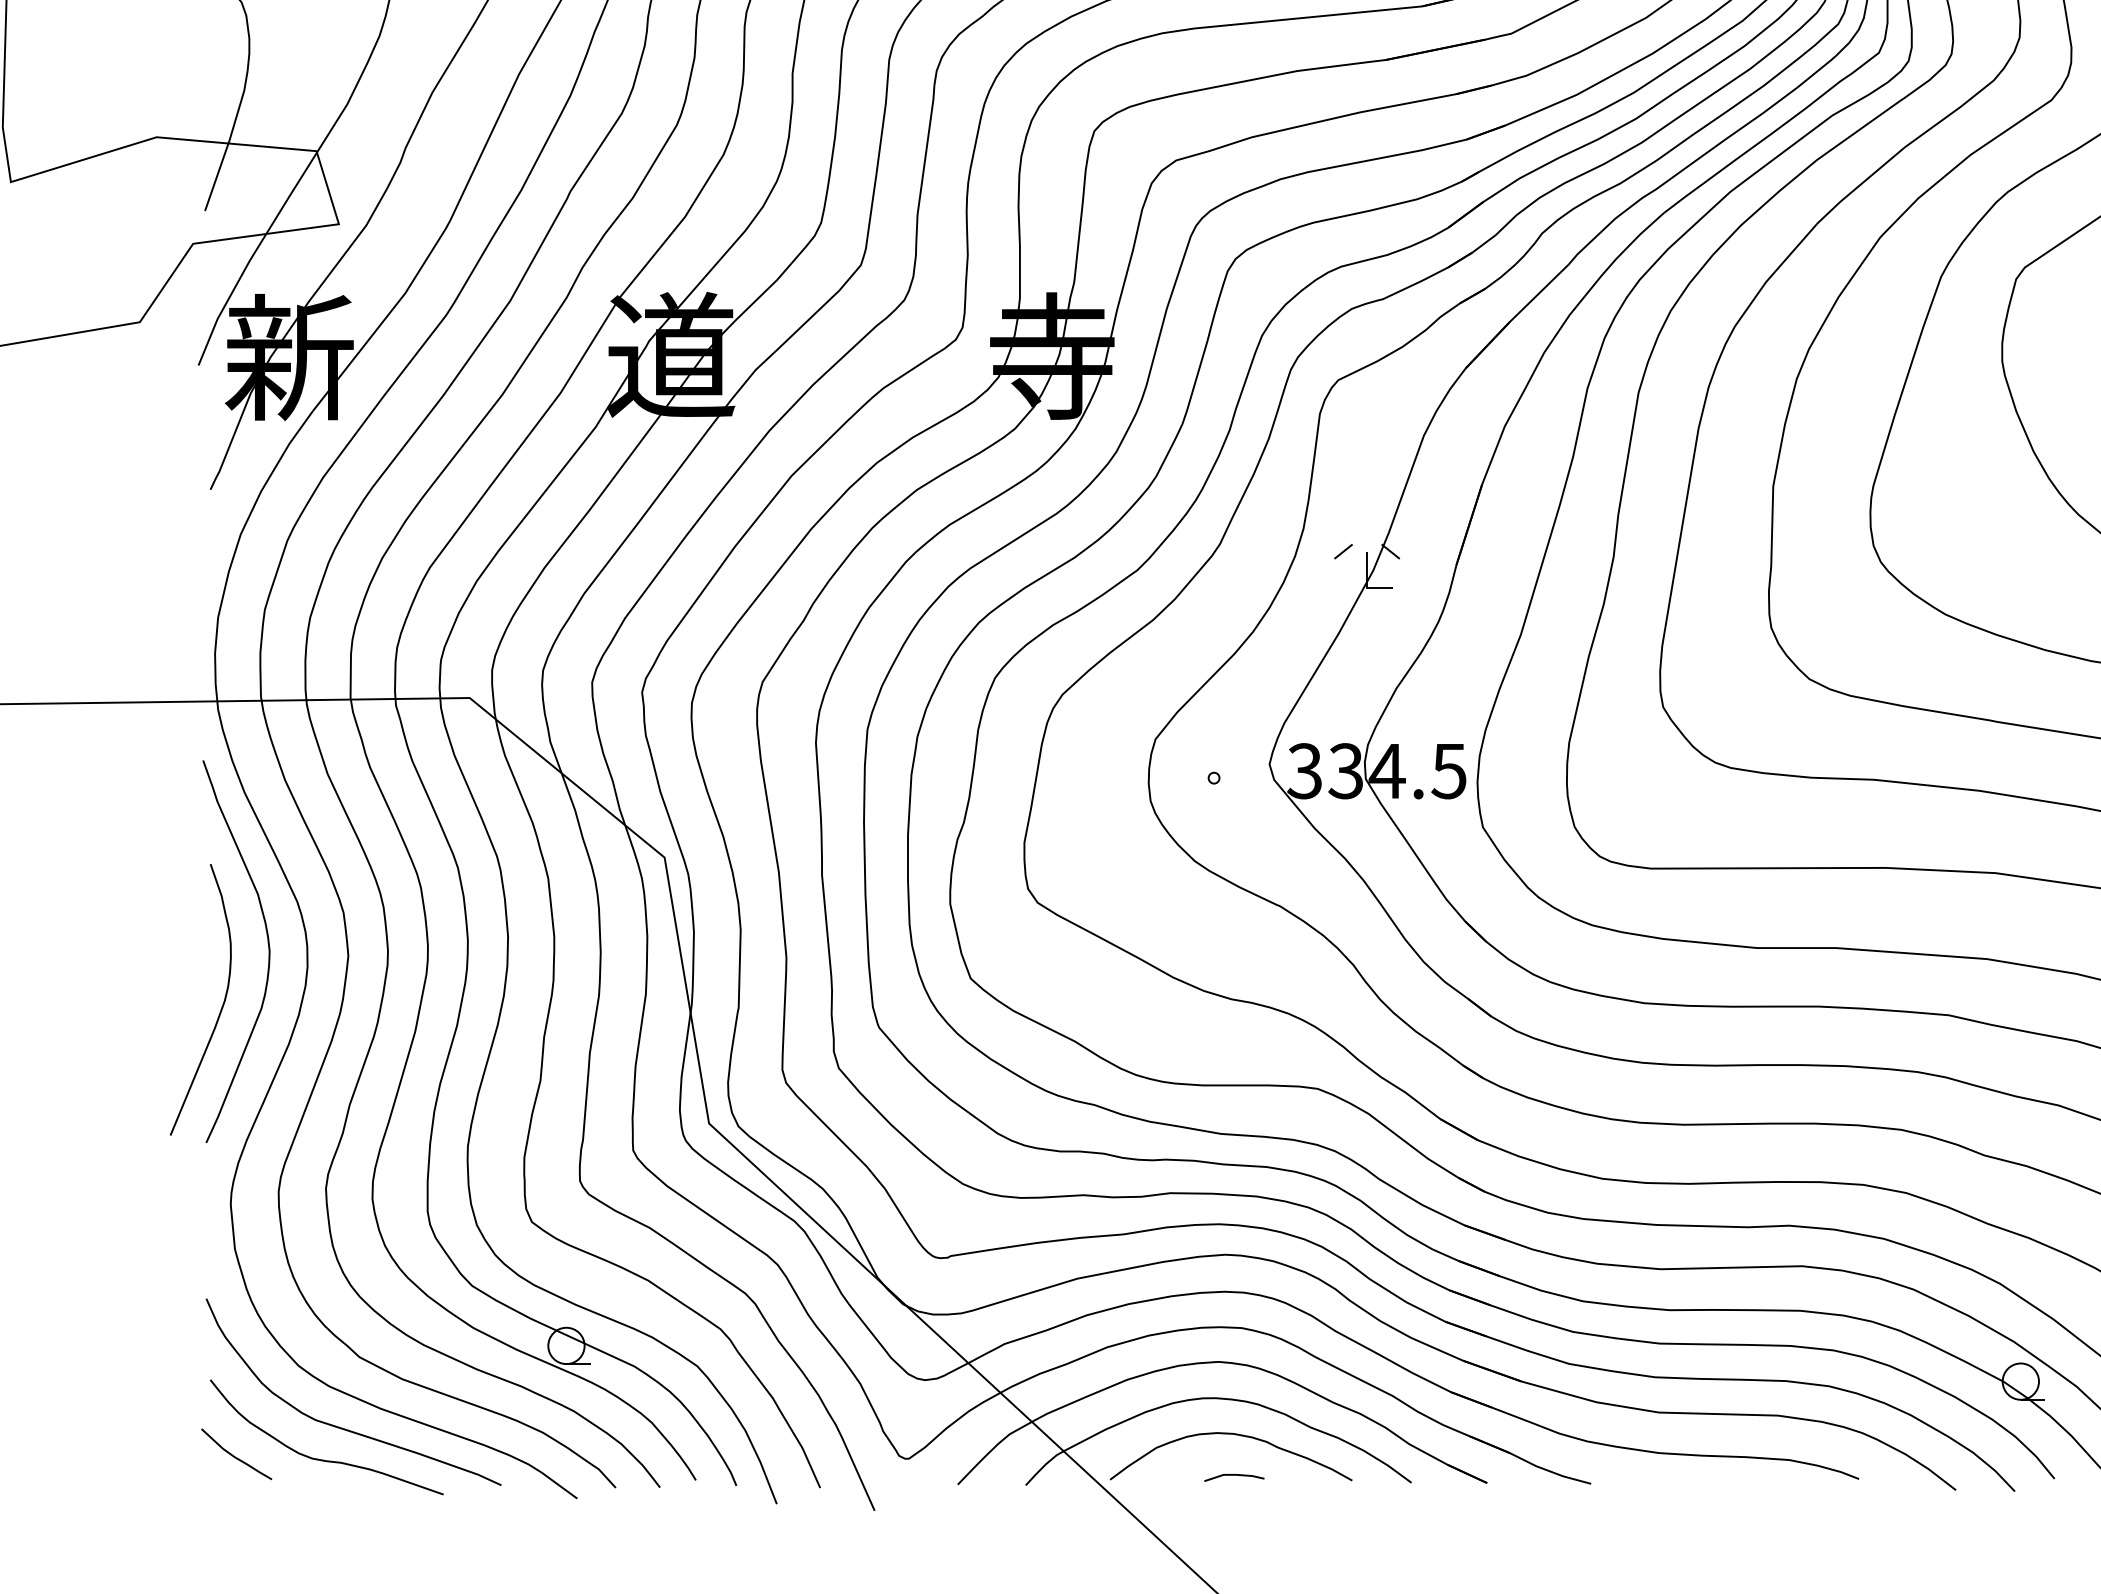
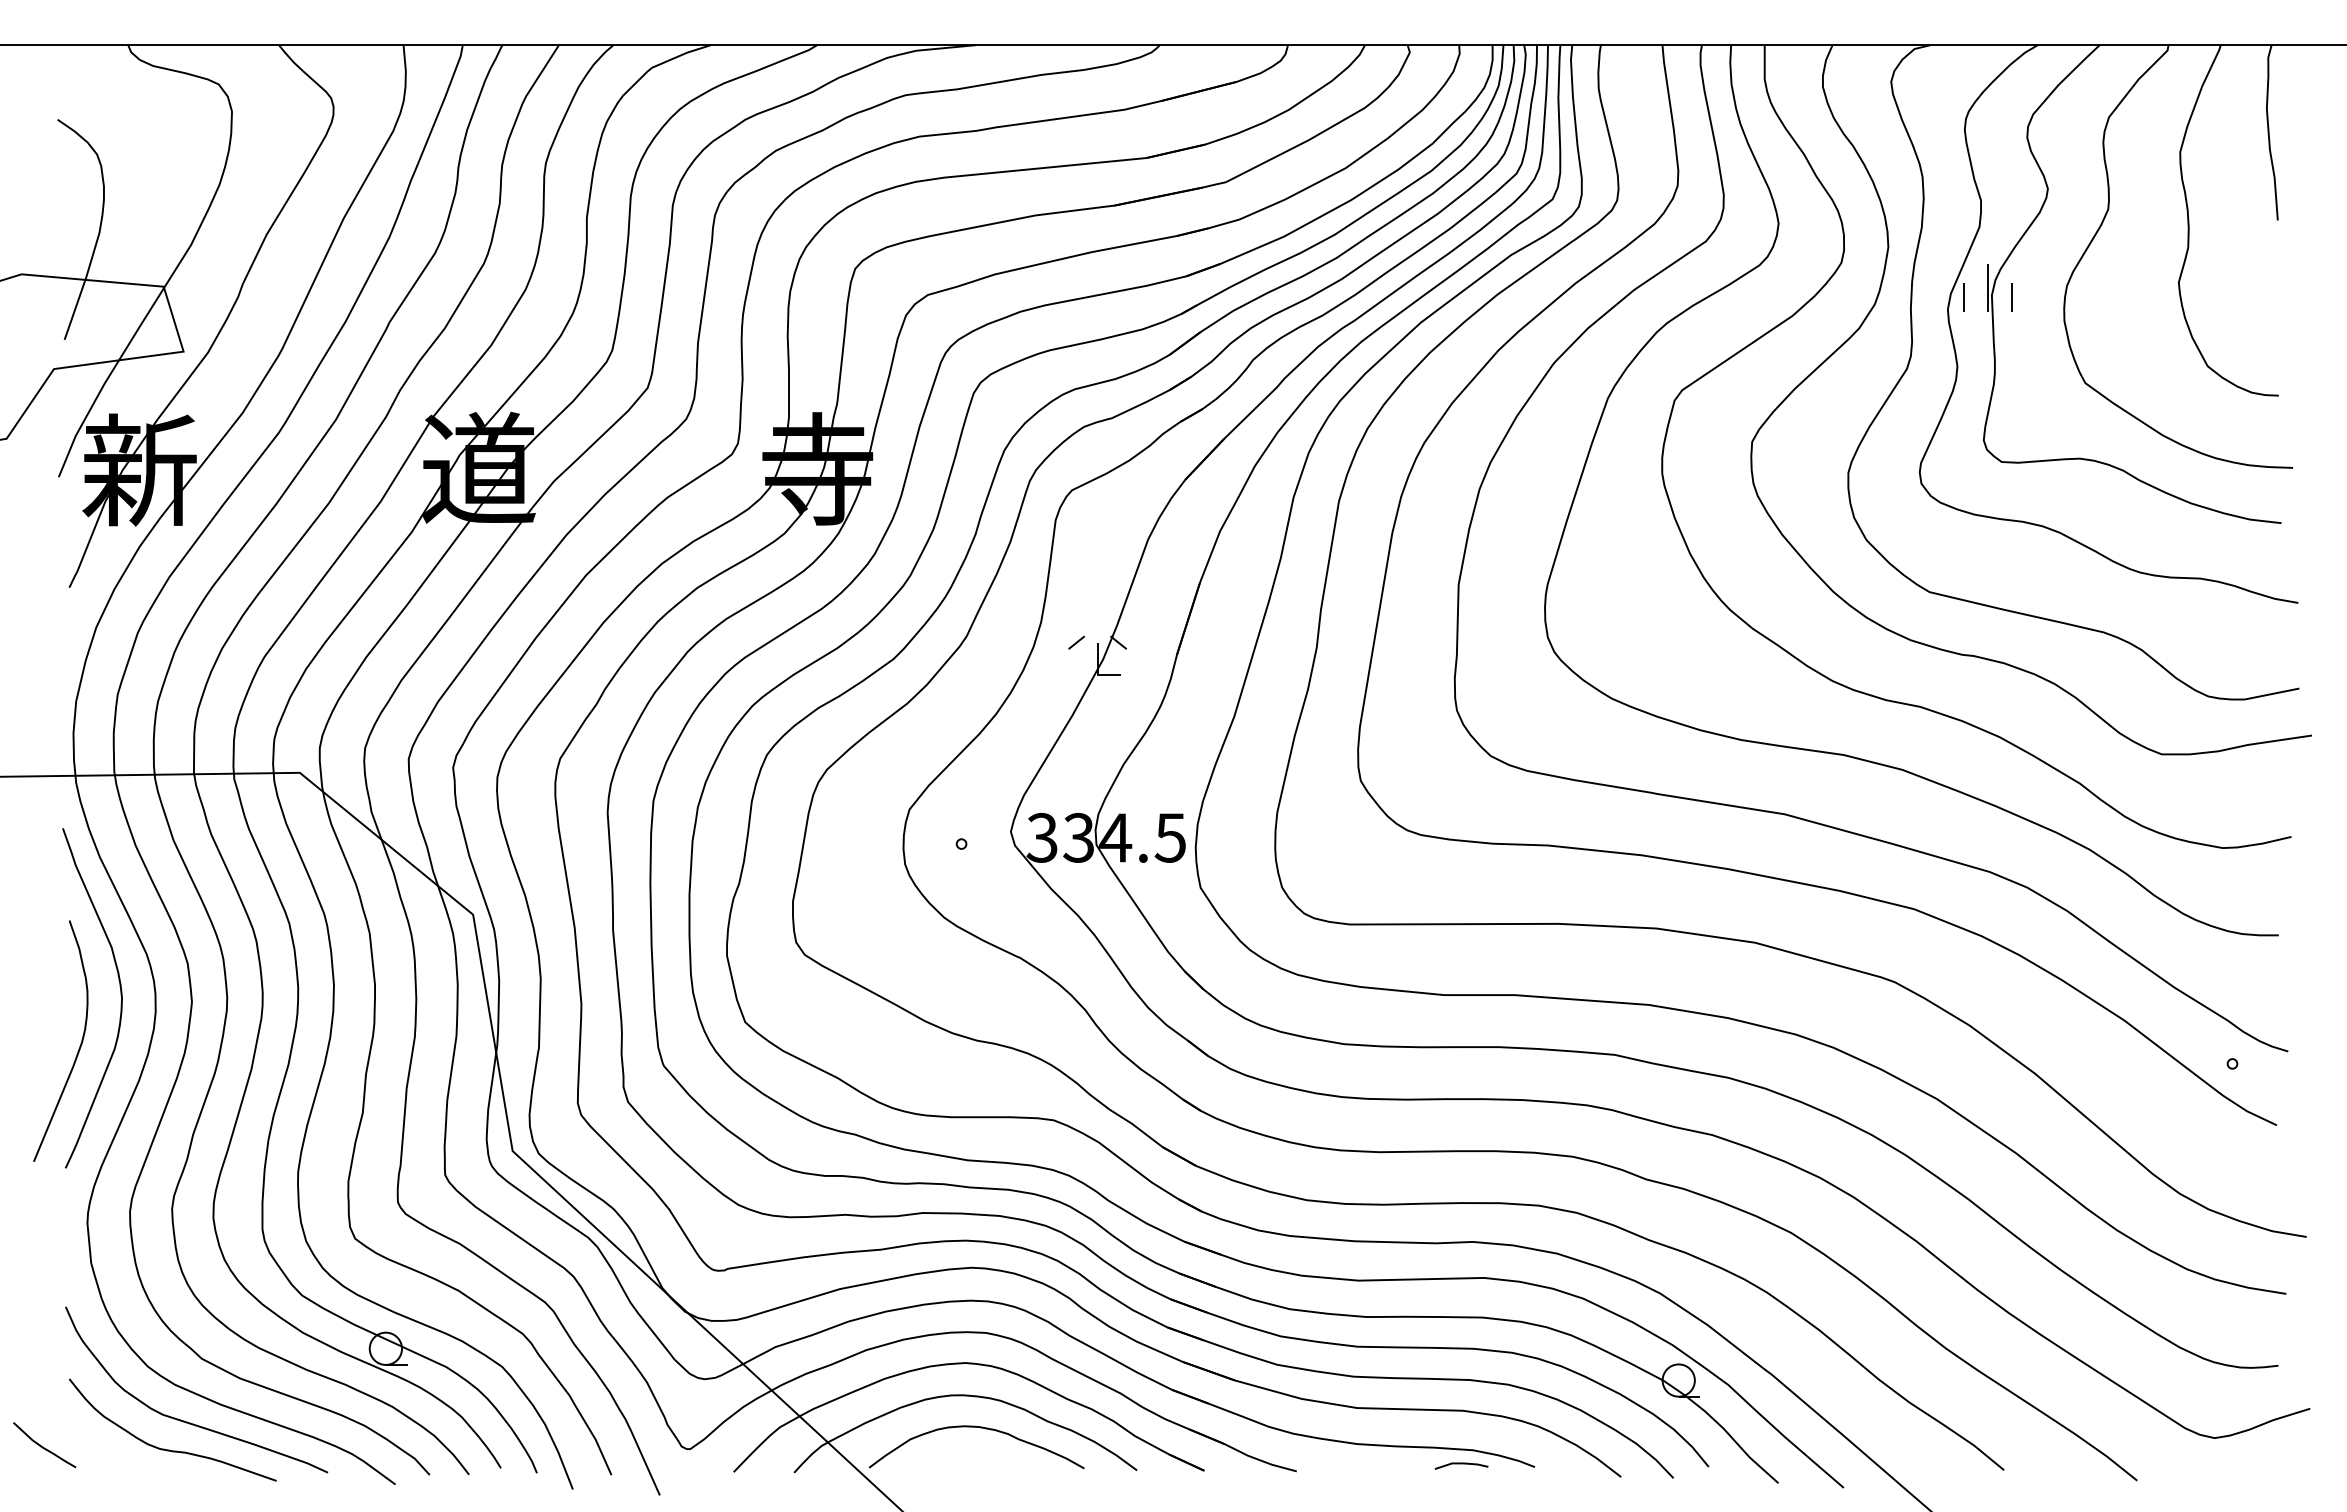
curve: (235, 1455) -> (43, 1446), moved
line: (1234, 1476) -> (1461, 1464), moved

